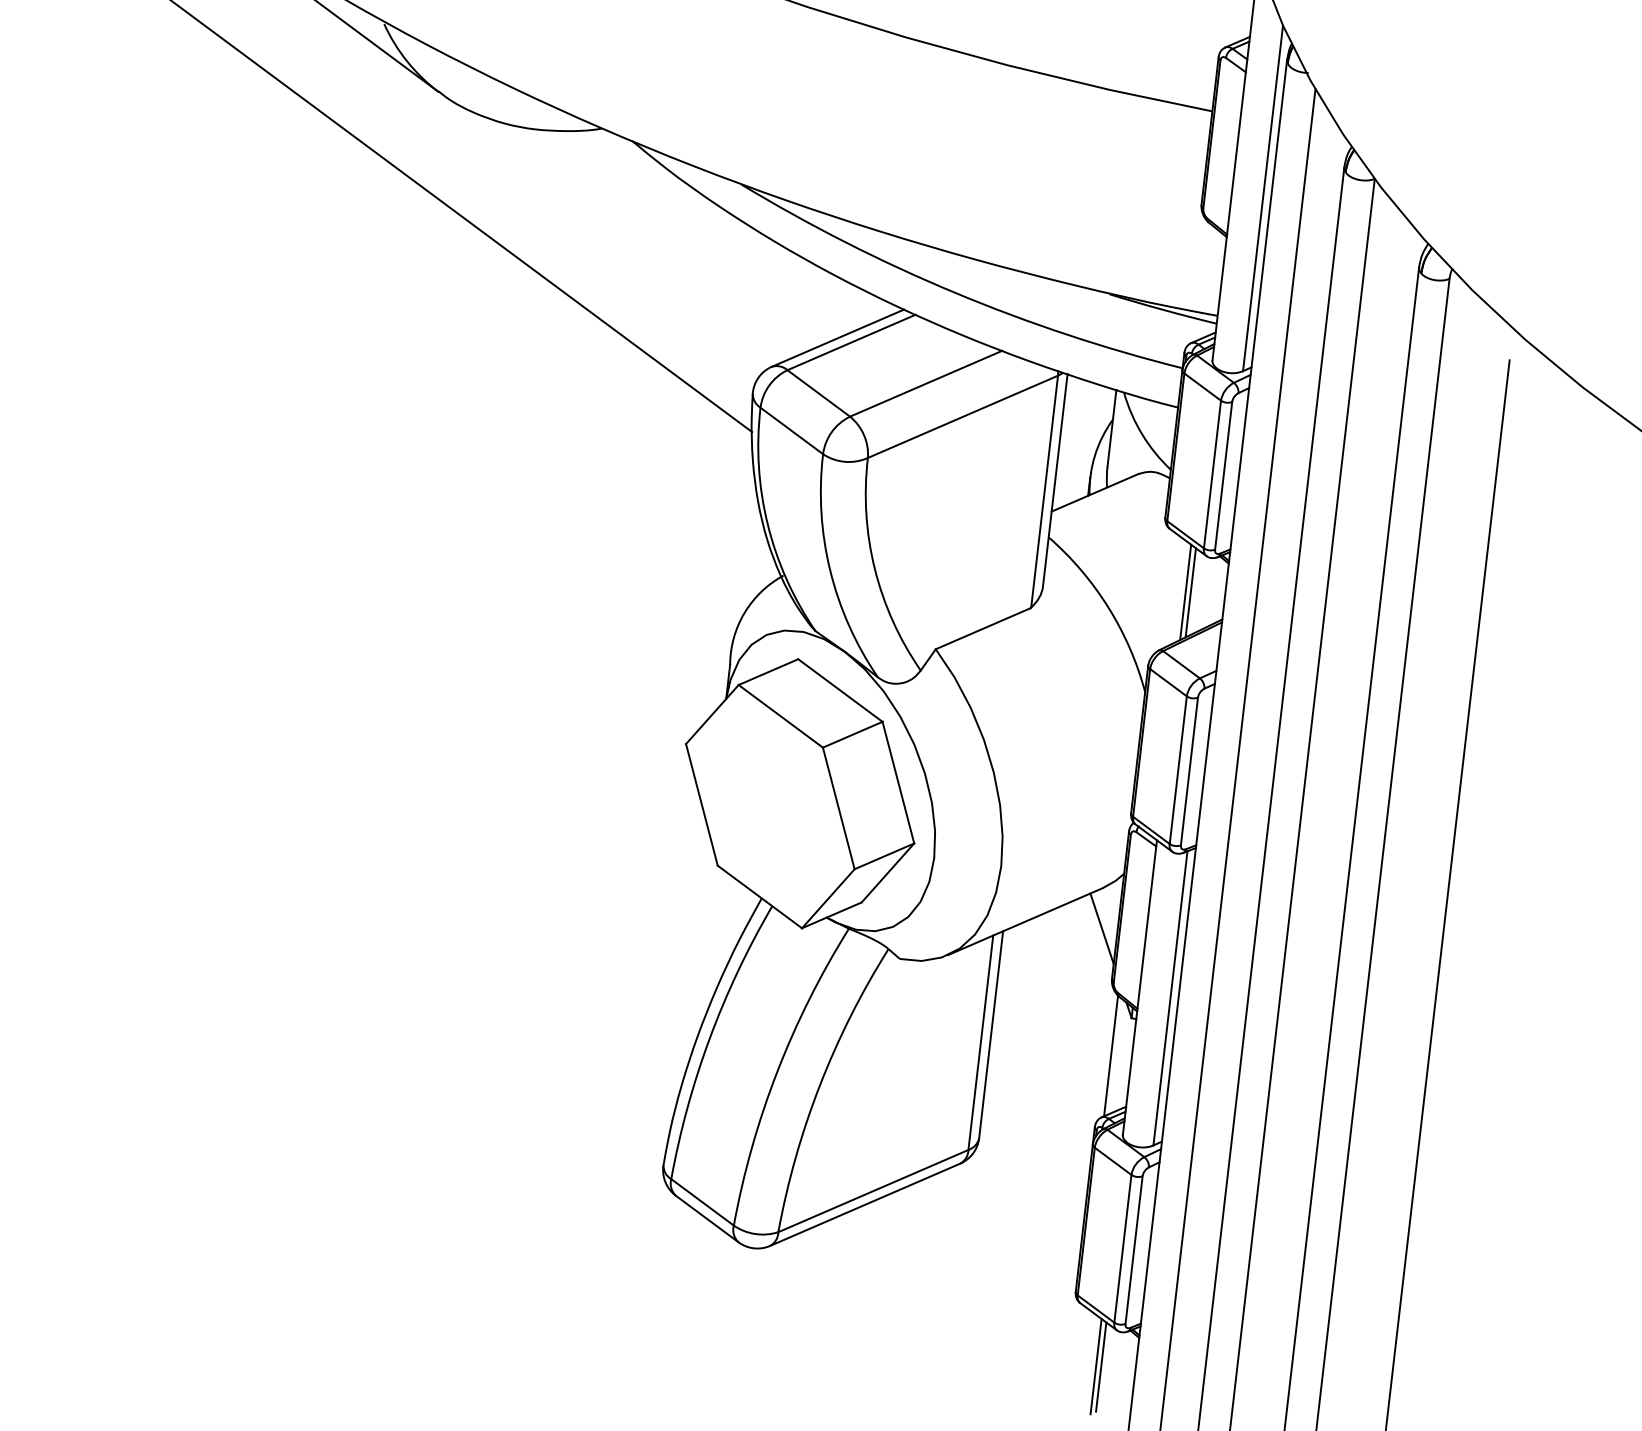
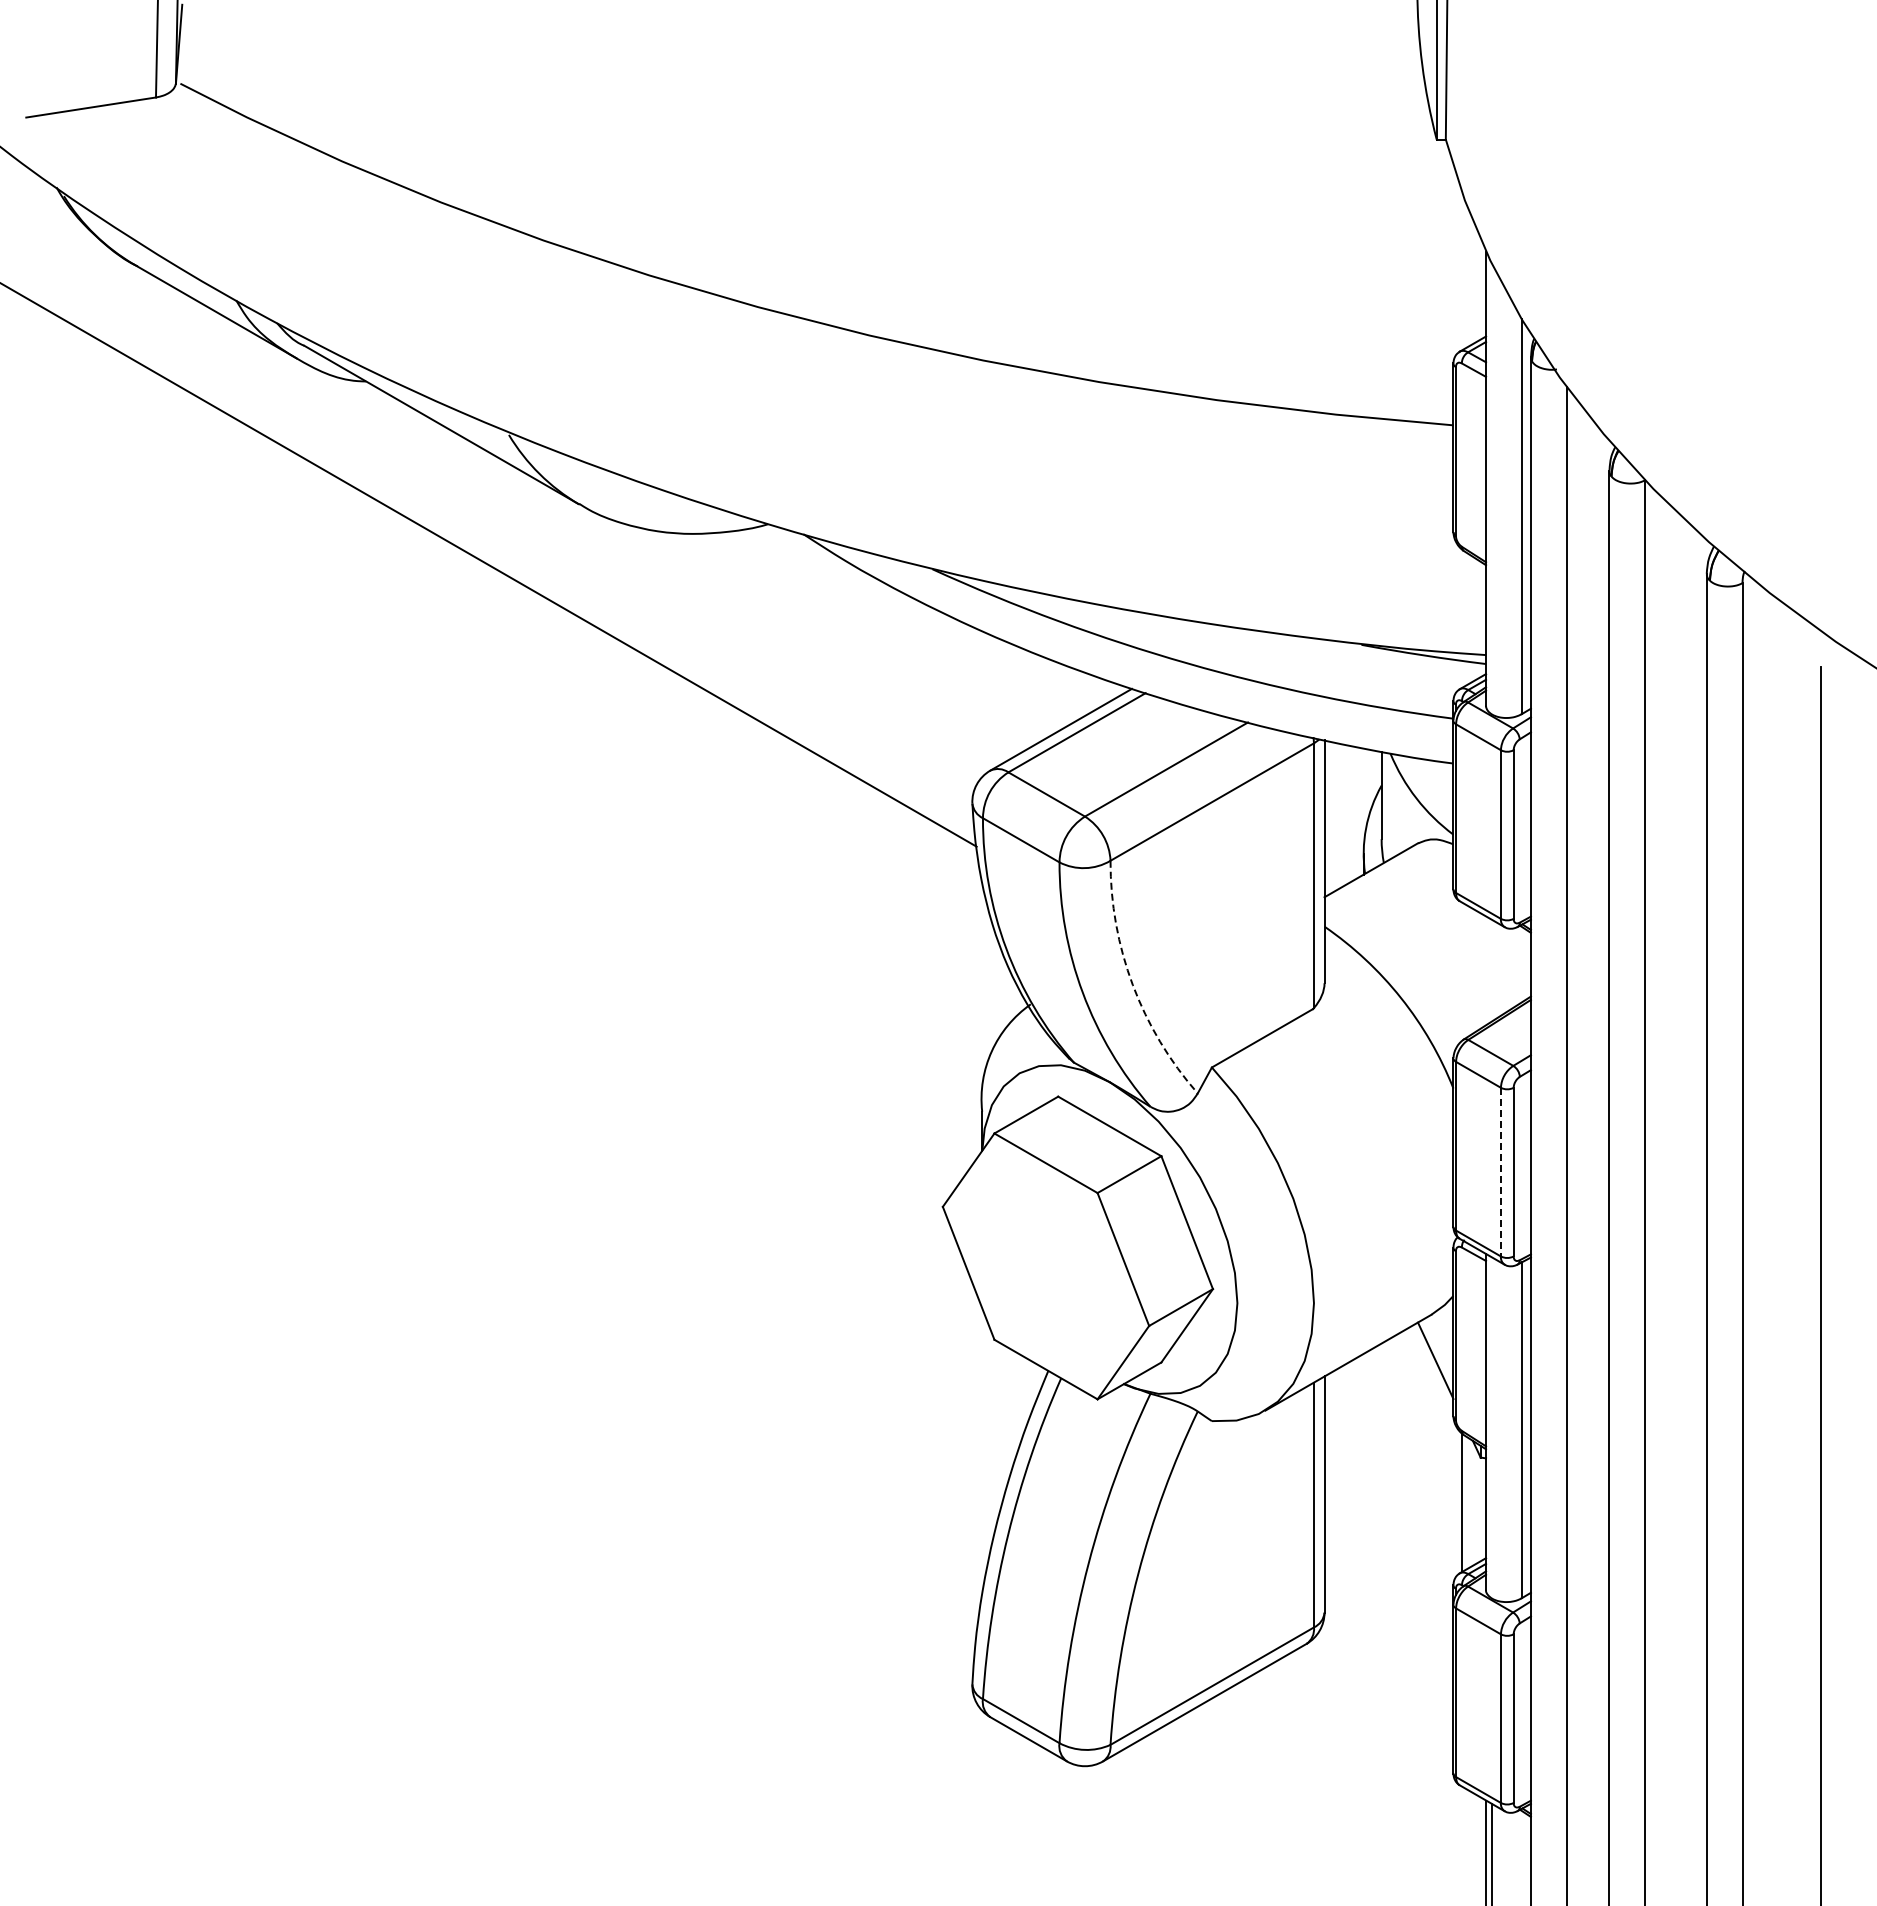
arc: (874, 569) -> (1132, 985), solid -> dashed
line: (1186, 592) -> (1486, 970), removed
line: (1190, 592) -> (1491, 970), removed
line: (1177, 770) -> (1500, 1172), solid -> dashed

